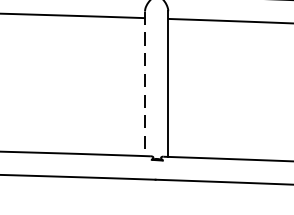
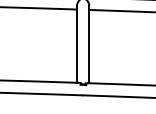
line: (144, 83) -> (76, 44), dashed -> solid

